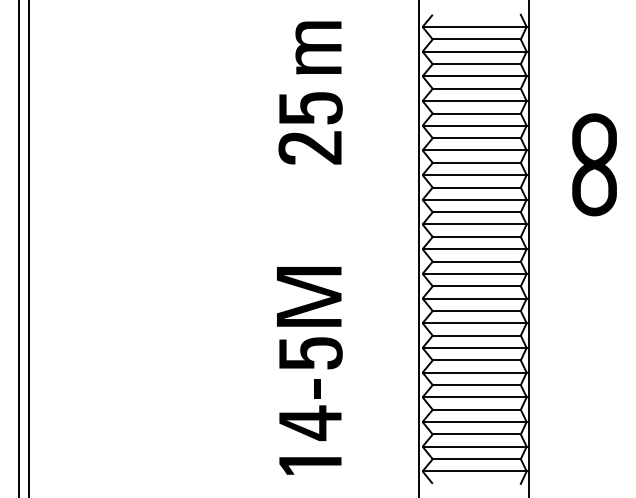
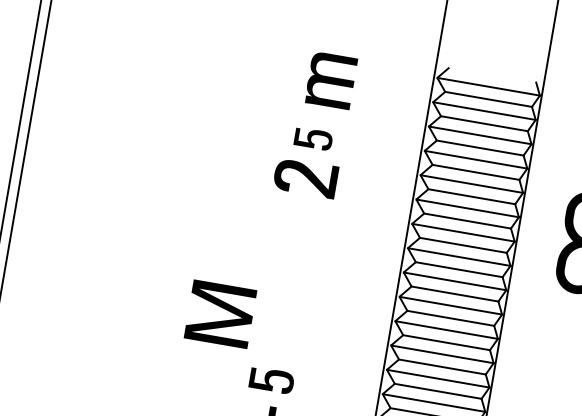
part: (310, 108) -> (313, 139), size x0.6
part: (309, 296) -> (220, 314), moved
part: (310, 353) -> (271, 380), size x0.7

